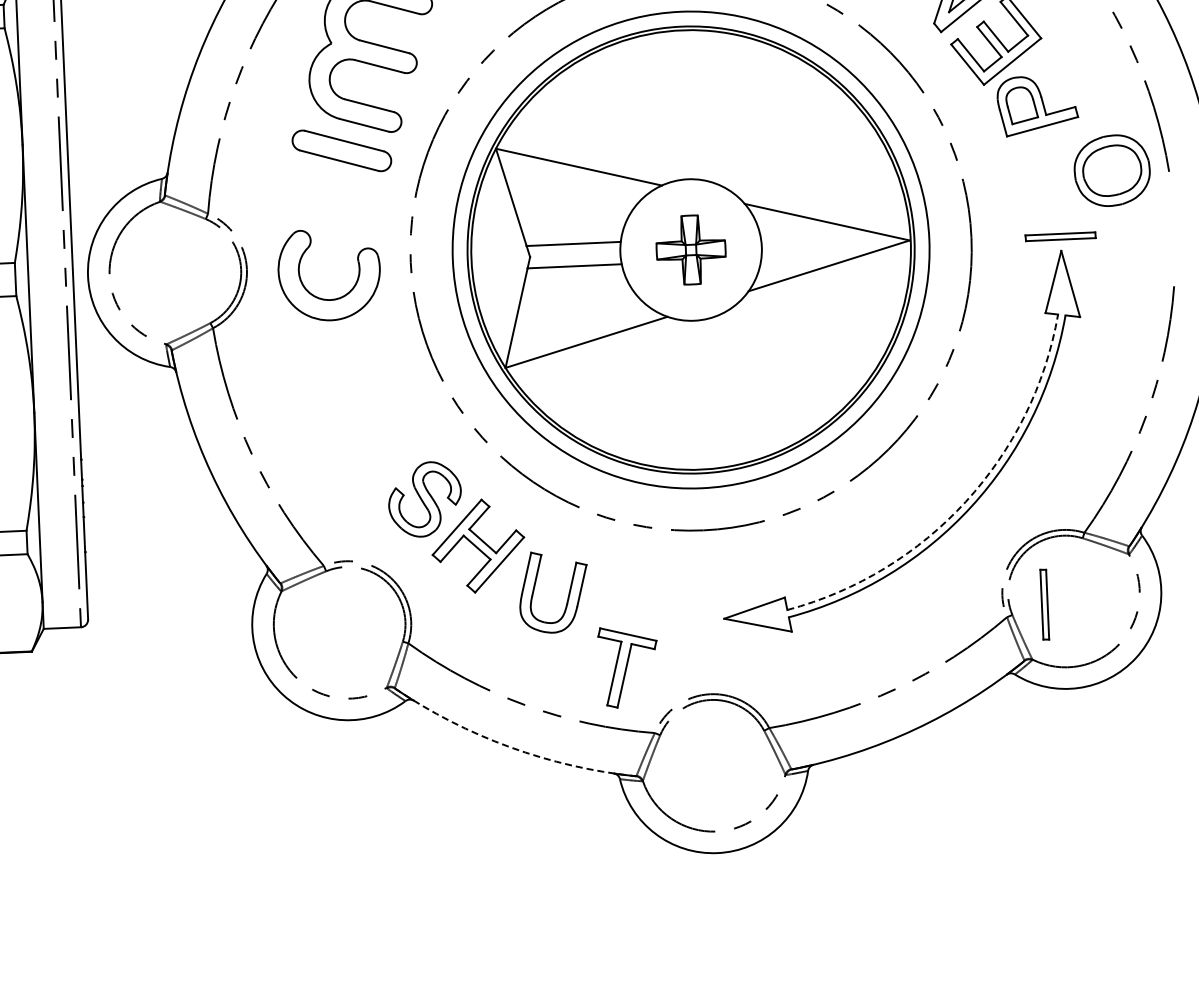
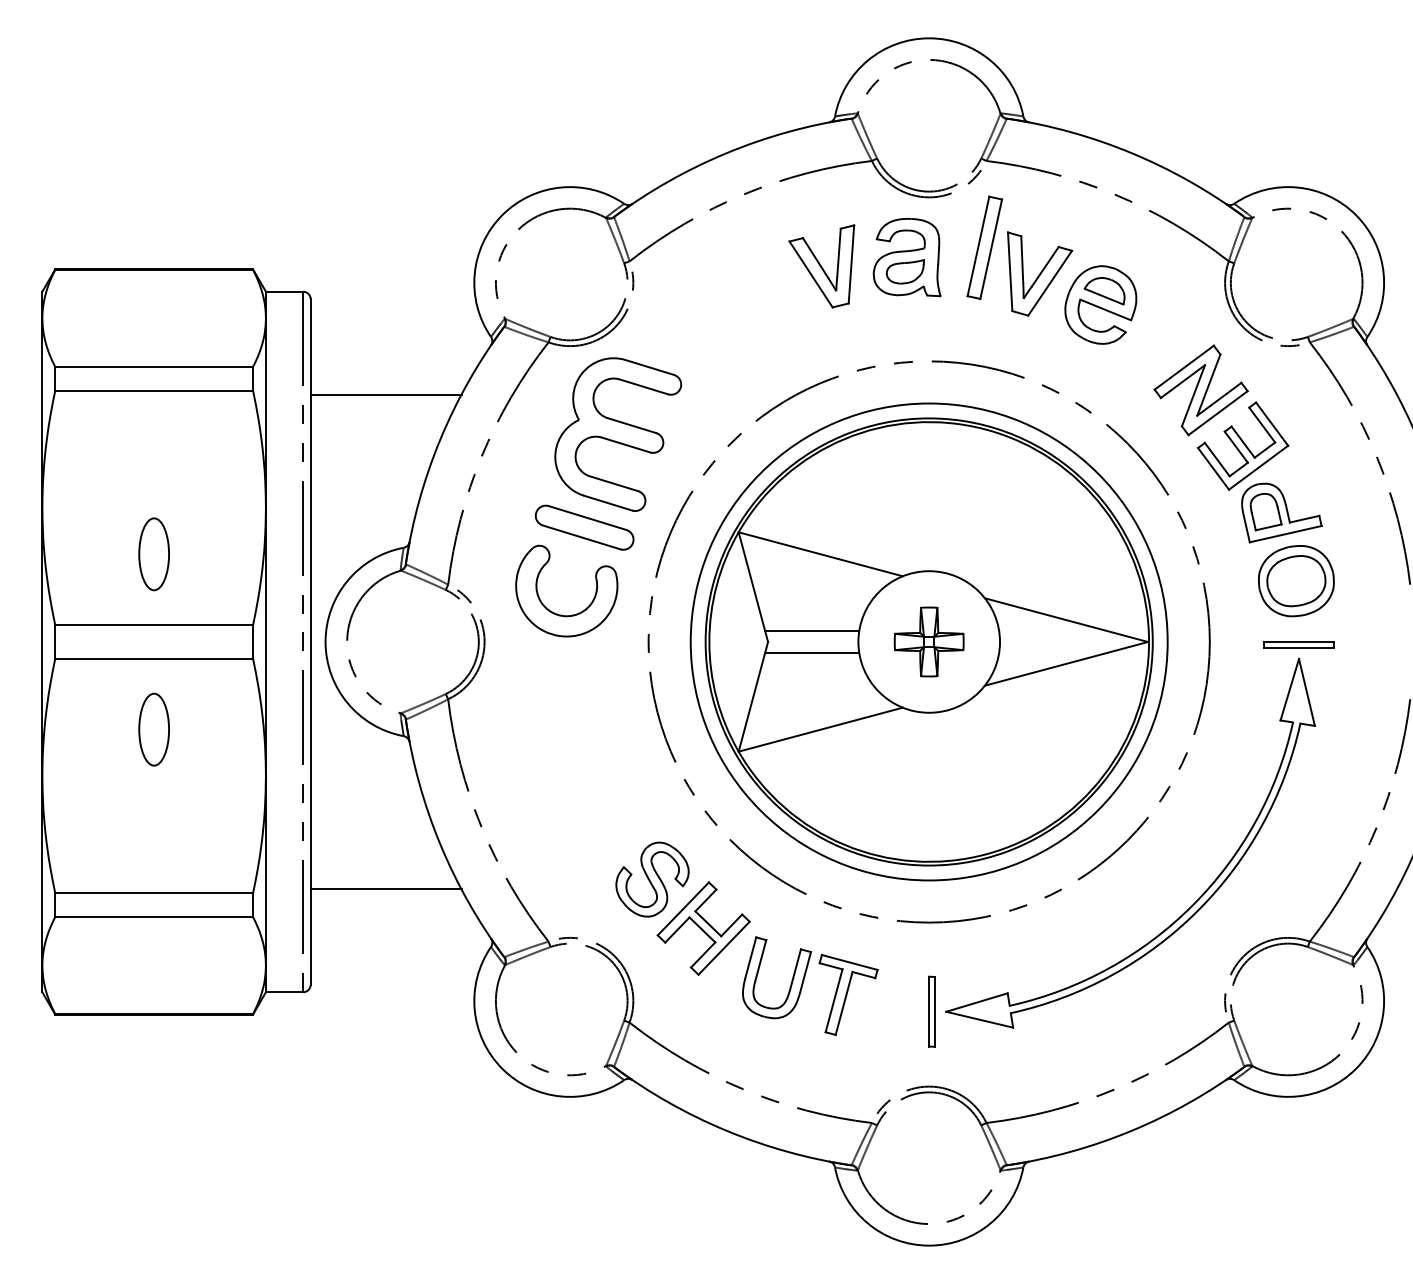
line: (137, 26) -> (385, 394), added
part: (1112, 171) -> (1296, 581), moved
part: (325, 298) -> (561, 614), moved
arc: (965, 501) -> (1192, 905), dashed -> solid
line: (158, 521) -> (385, 889), added
part: (1044, 604) -> (931, 1011), moved
part: (628, 666) -> (848, 994), moved
arc: (509, 746) -> (726, 1130), dashed -> solid

